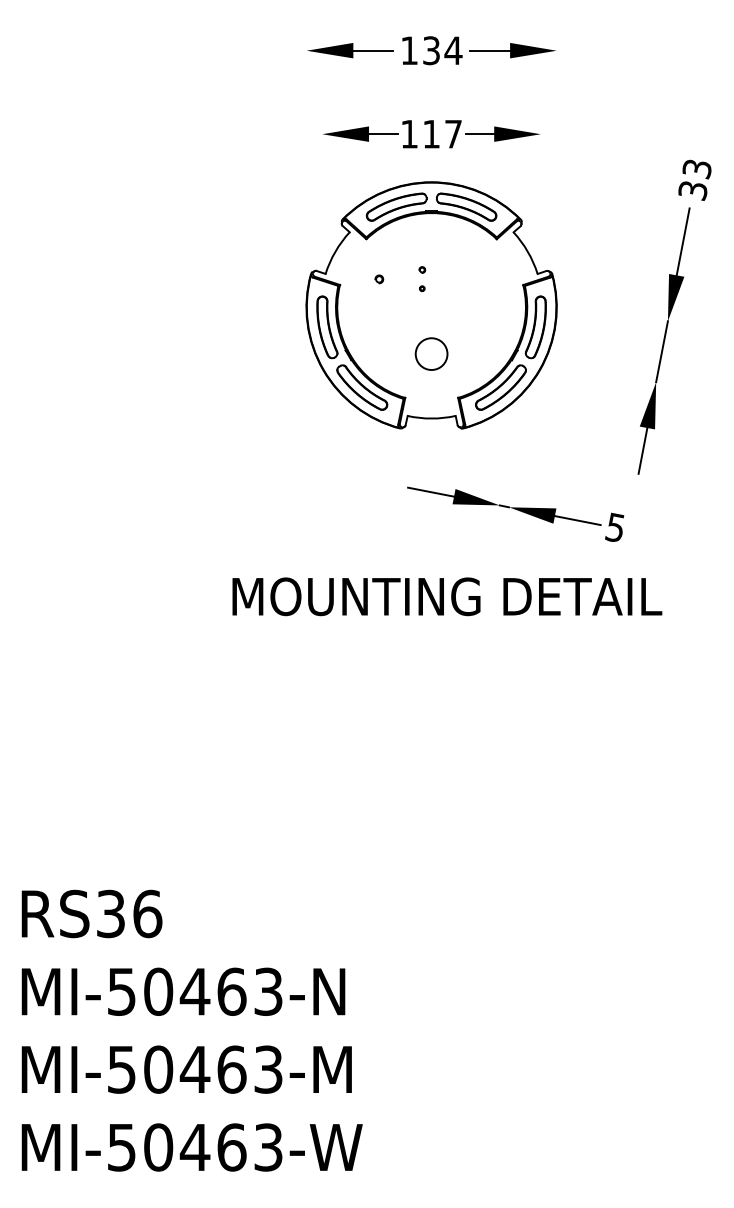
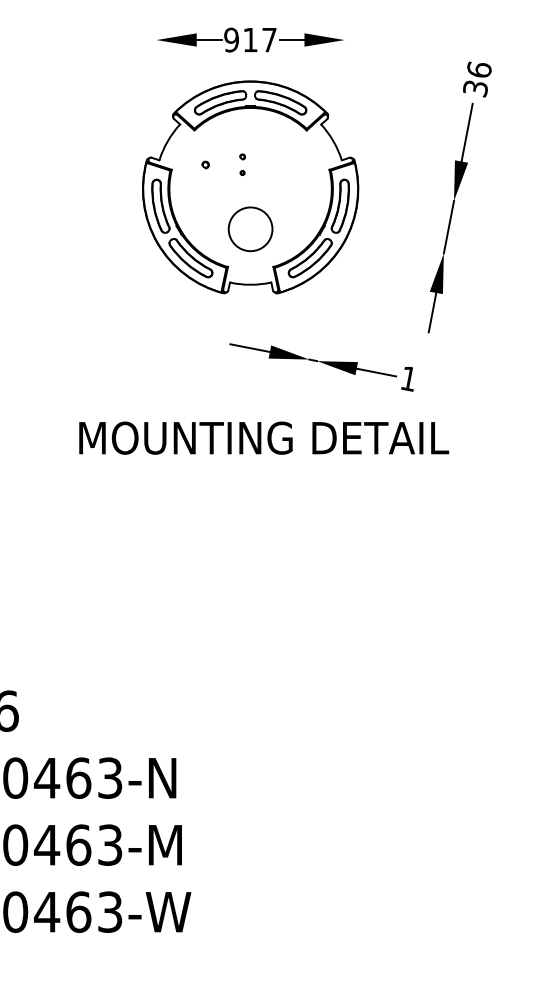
text: (409, 133) -> (231, 39), 117 -> 917
text: (696, 169) -> (478, 70), 33 -> 36
circle: (431, 354) -> (250, 229), size x1.6
text: (614, 527) -> (408, 378), 5 -> 1

